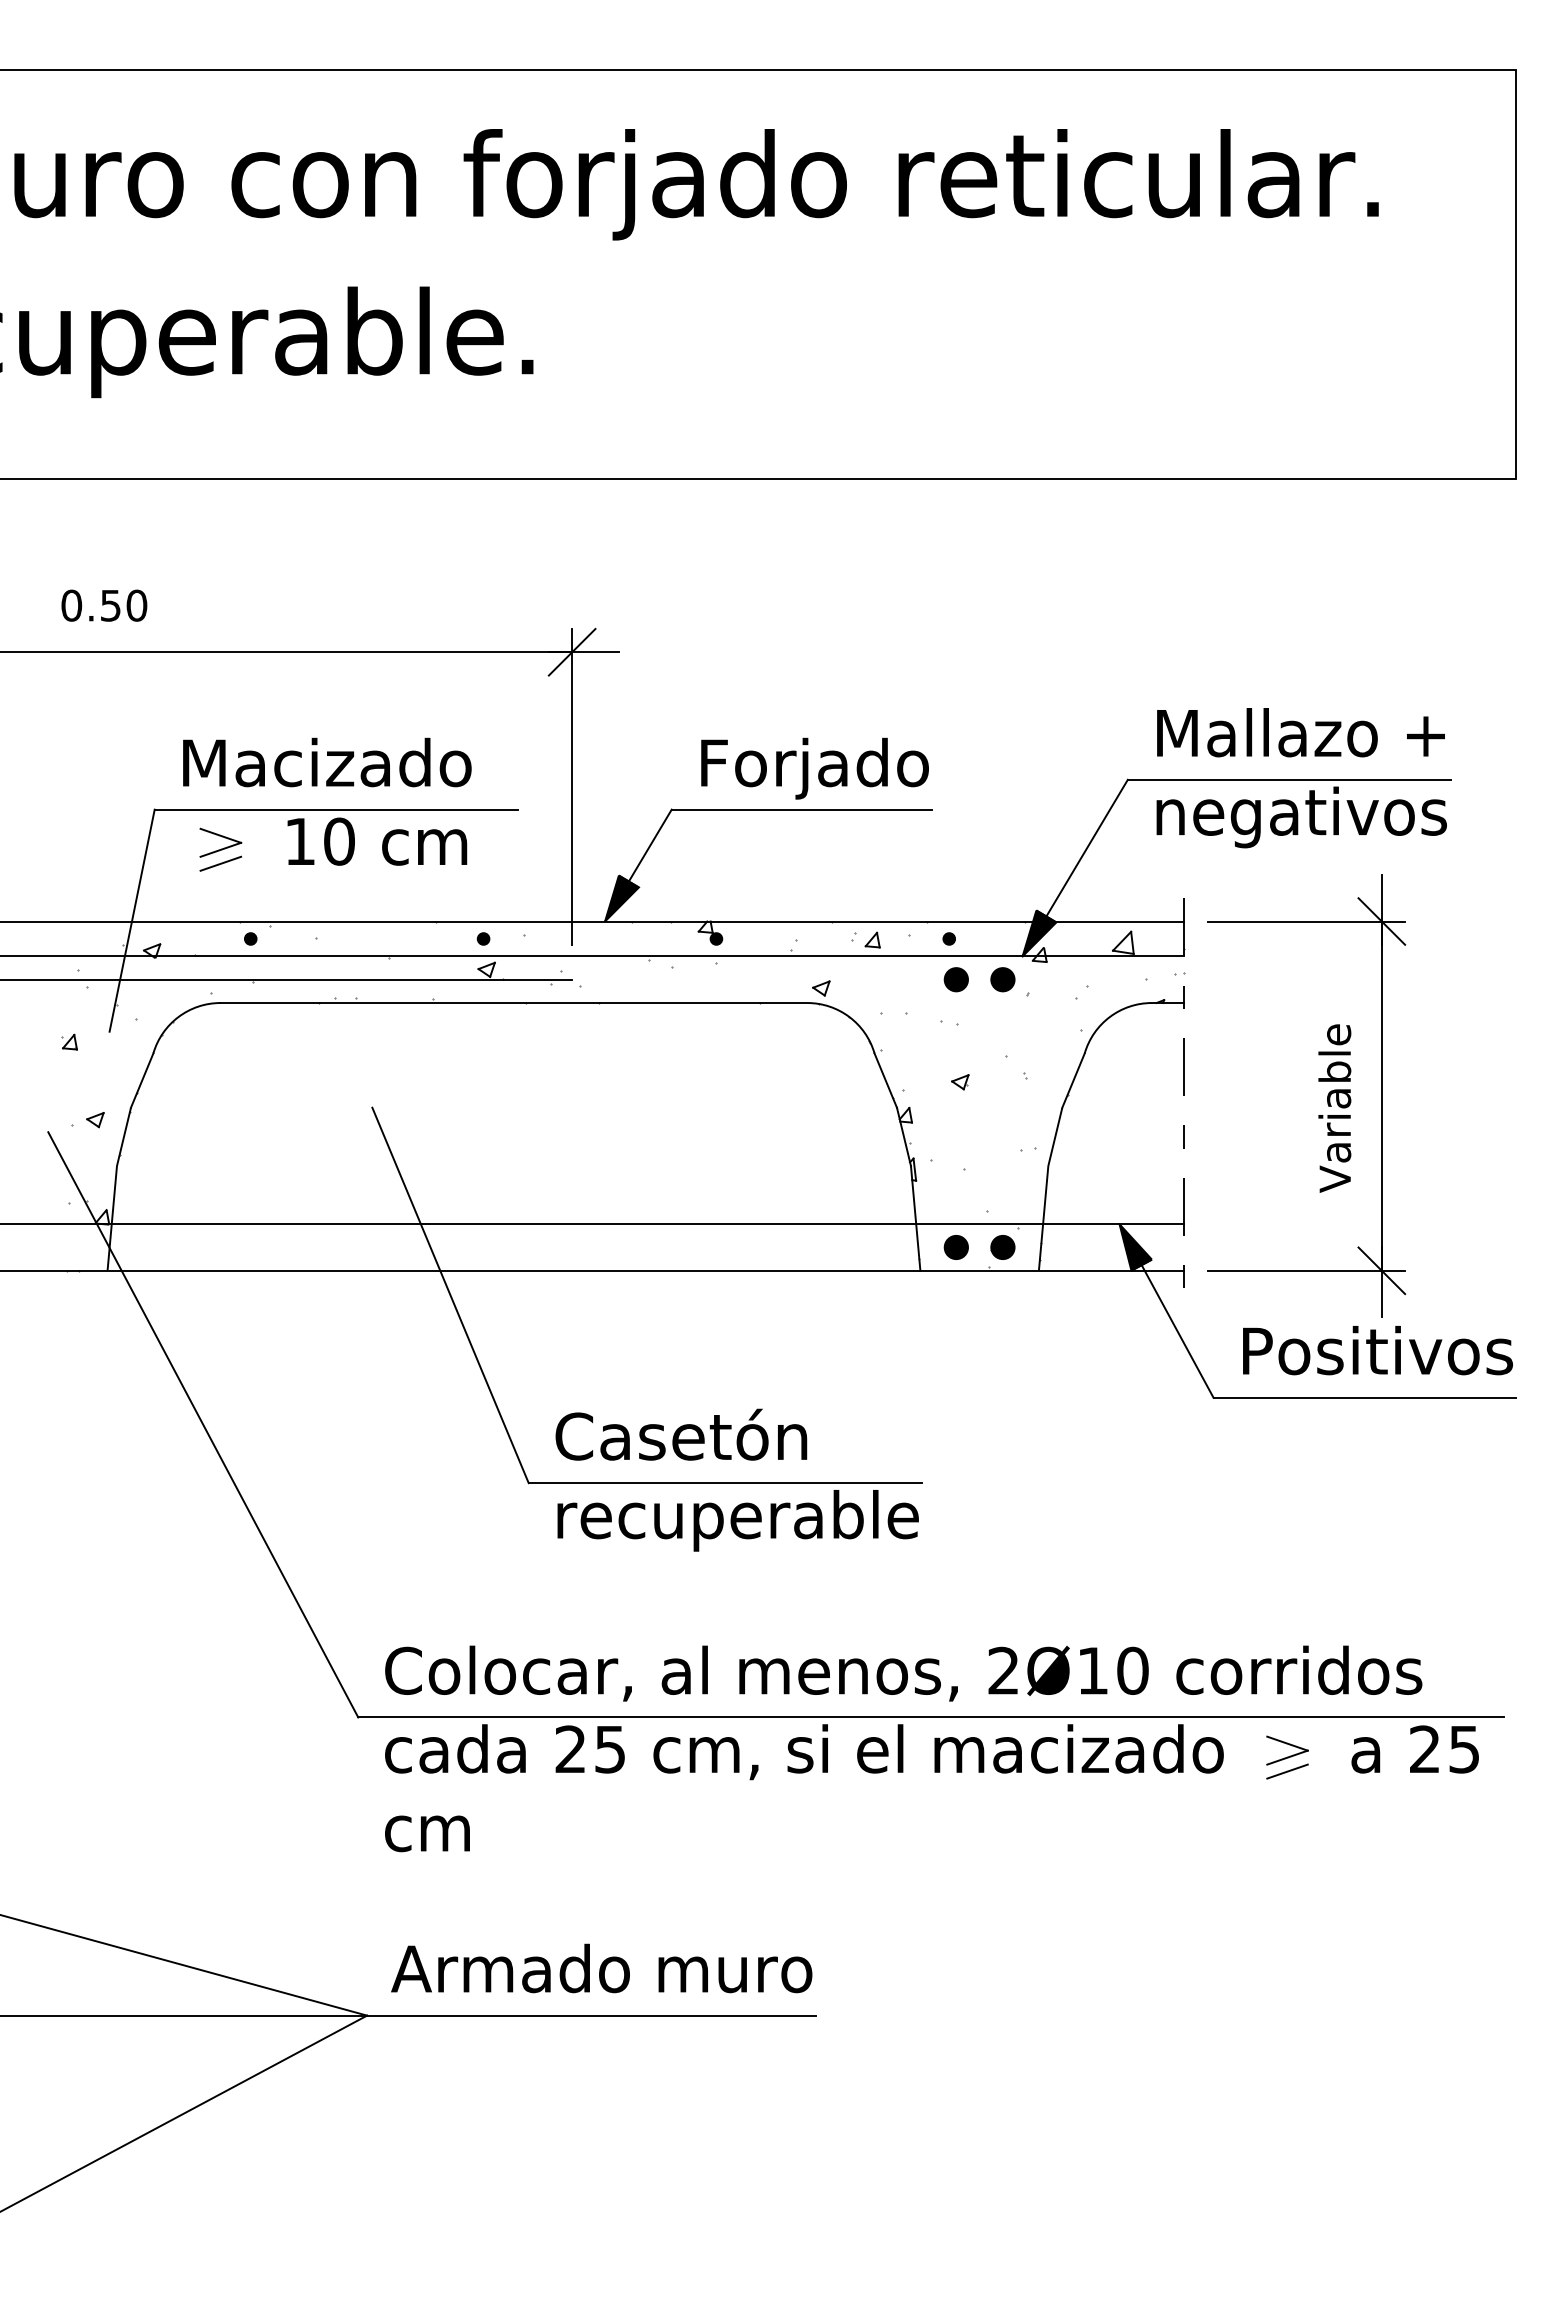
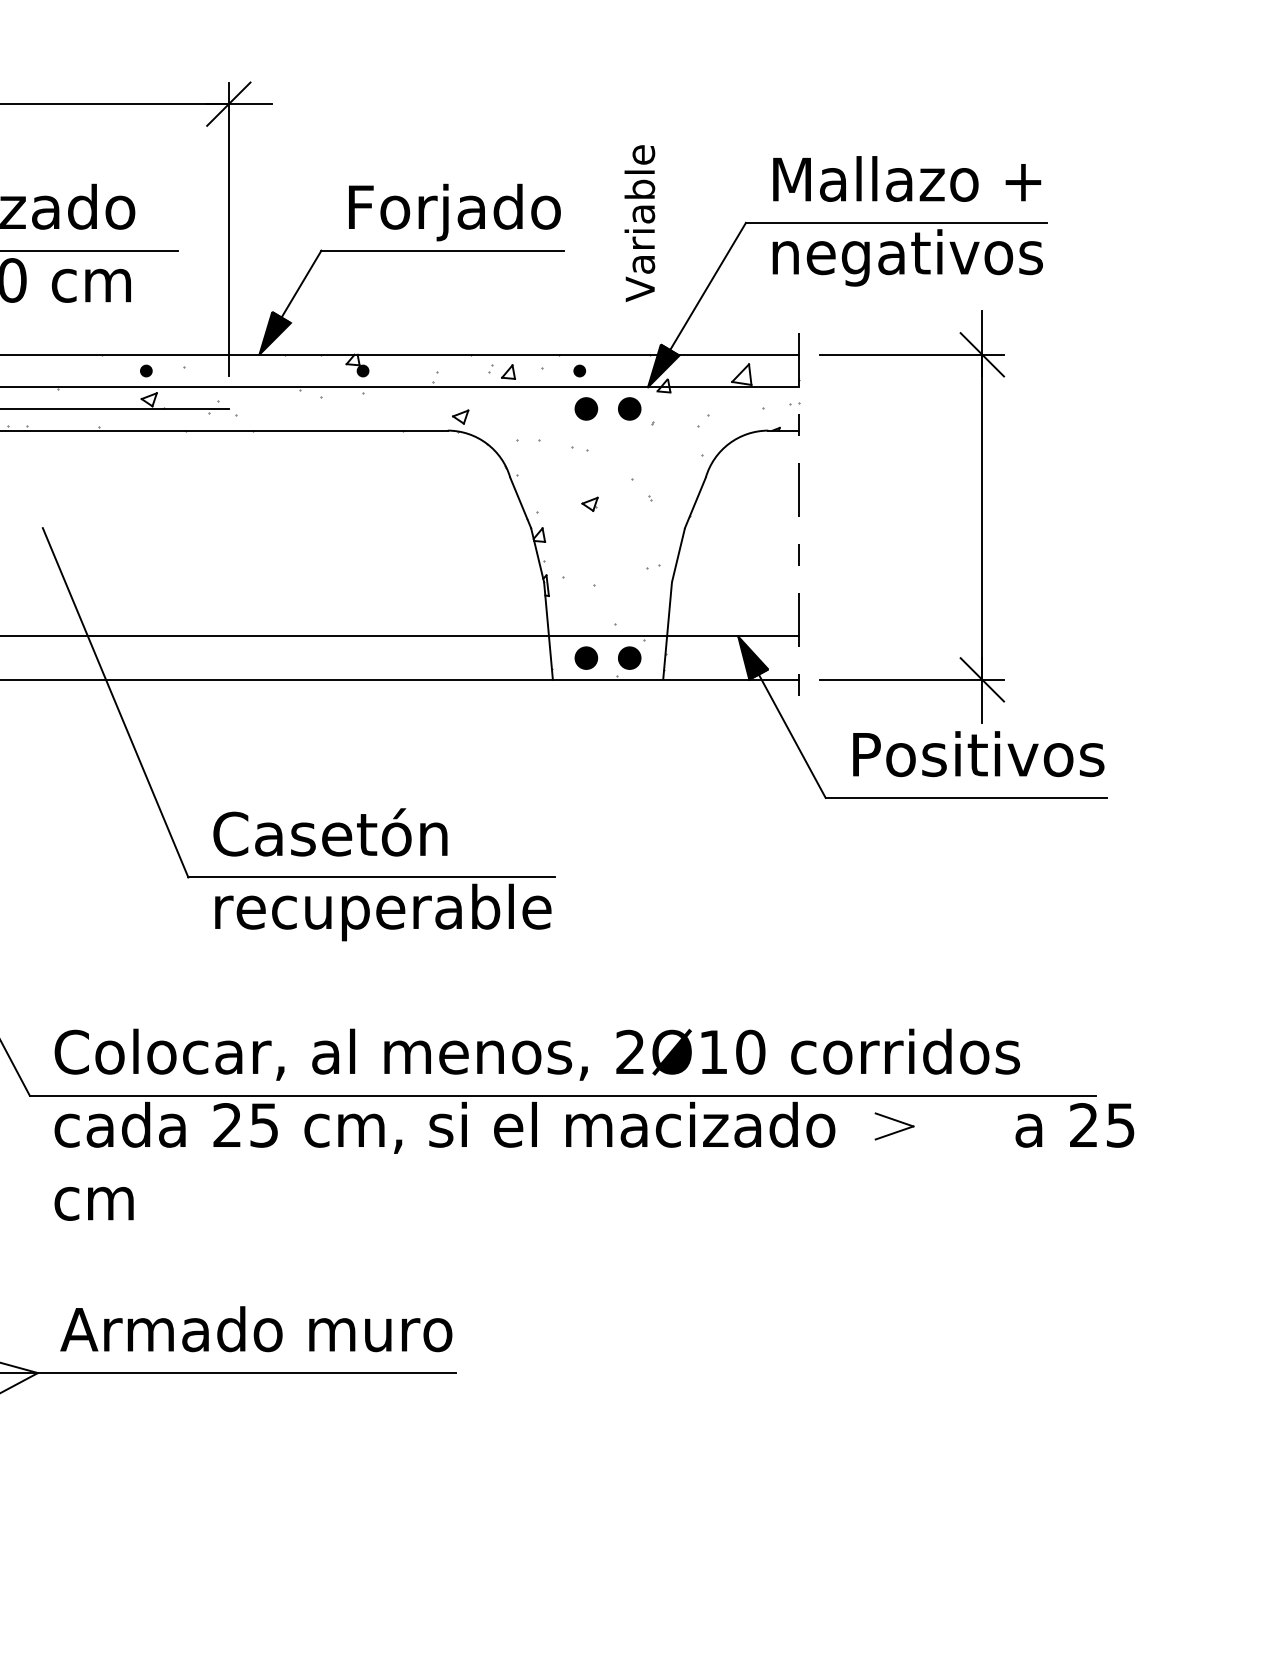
text: (1334, 1108) -> (639, 223), moved
text: (1414, 1749) -> (1074, 1125), moved
line: (1287, 1771) -> (894, 1145), removed

